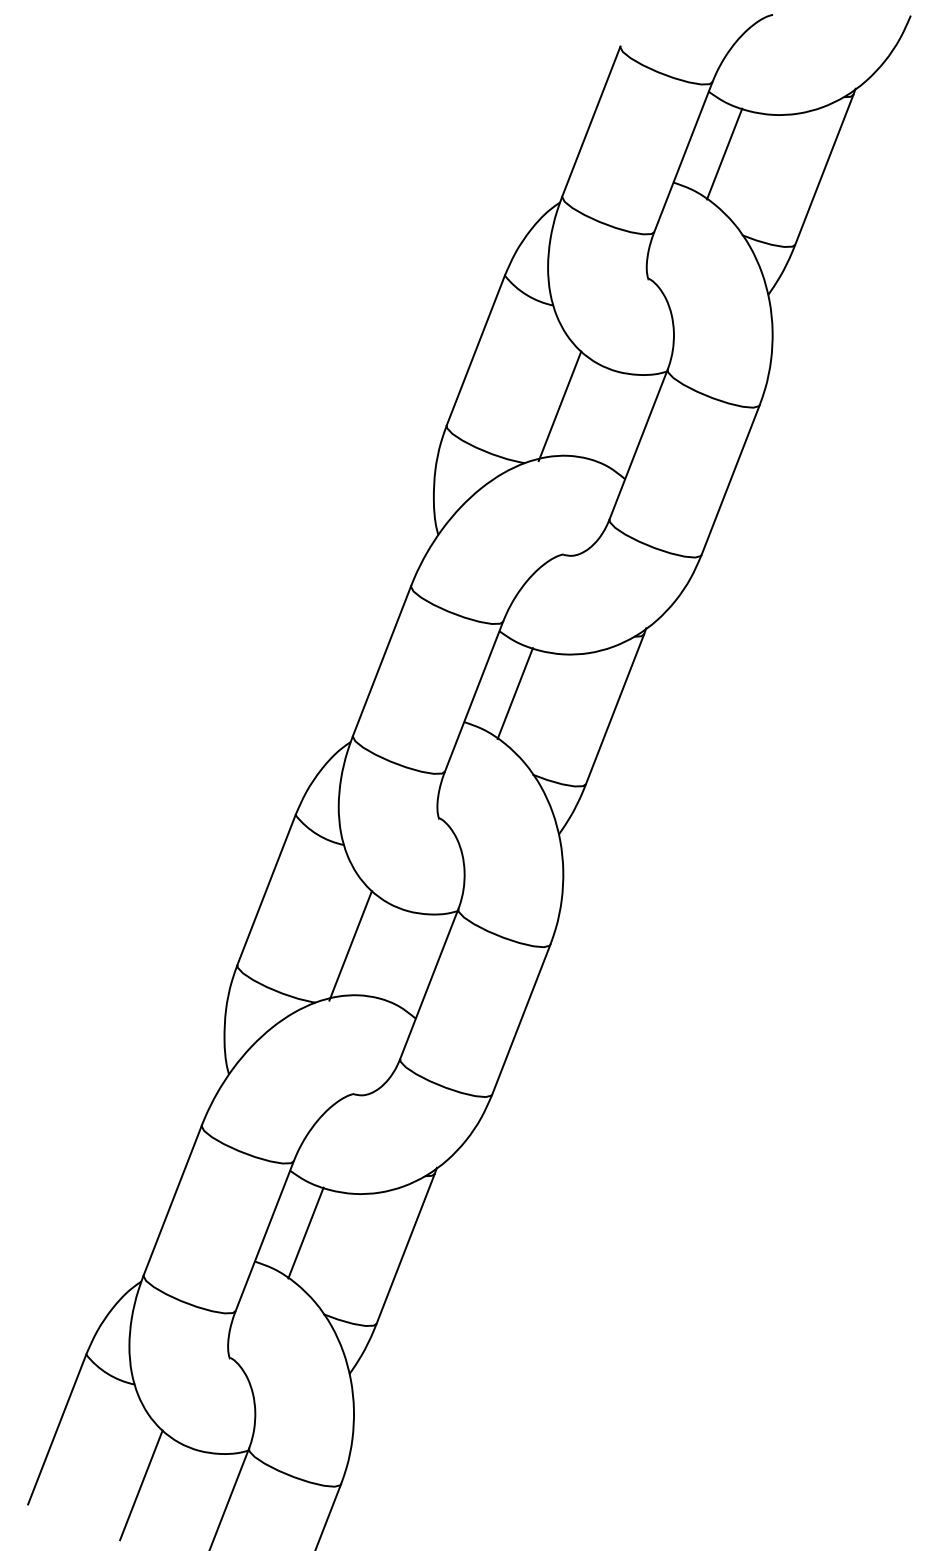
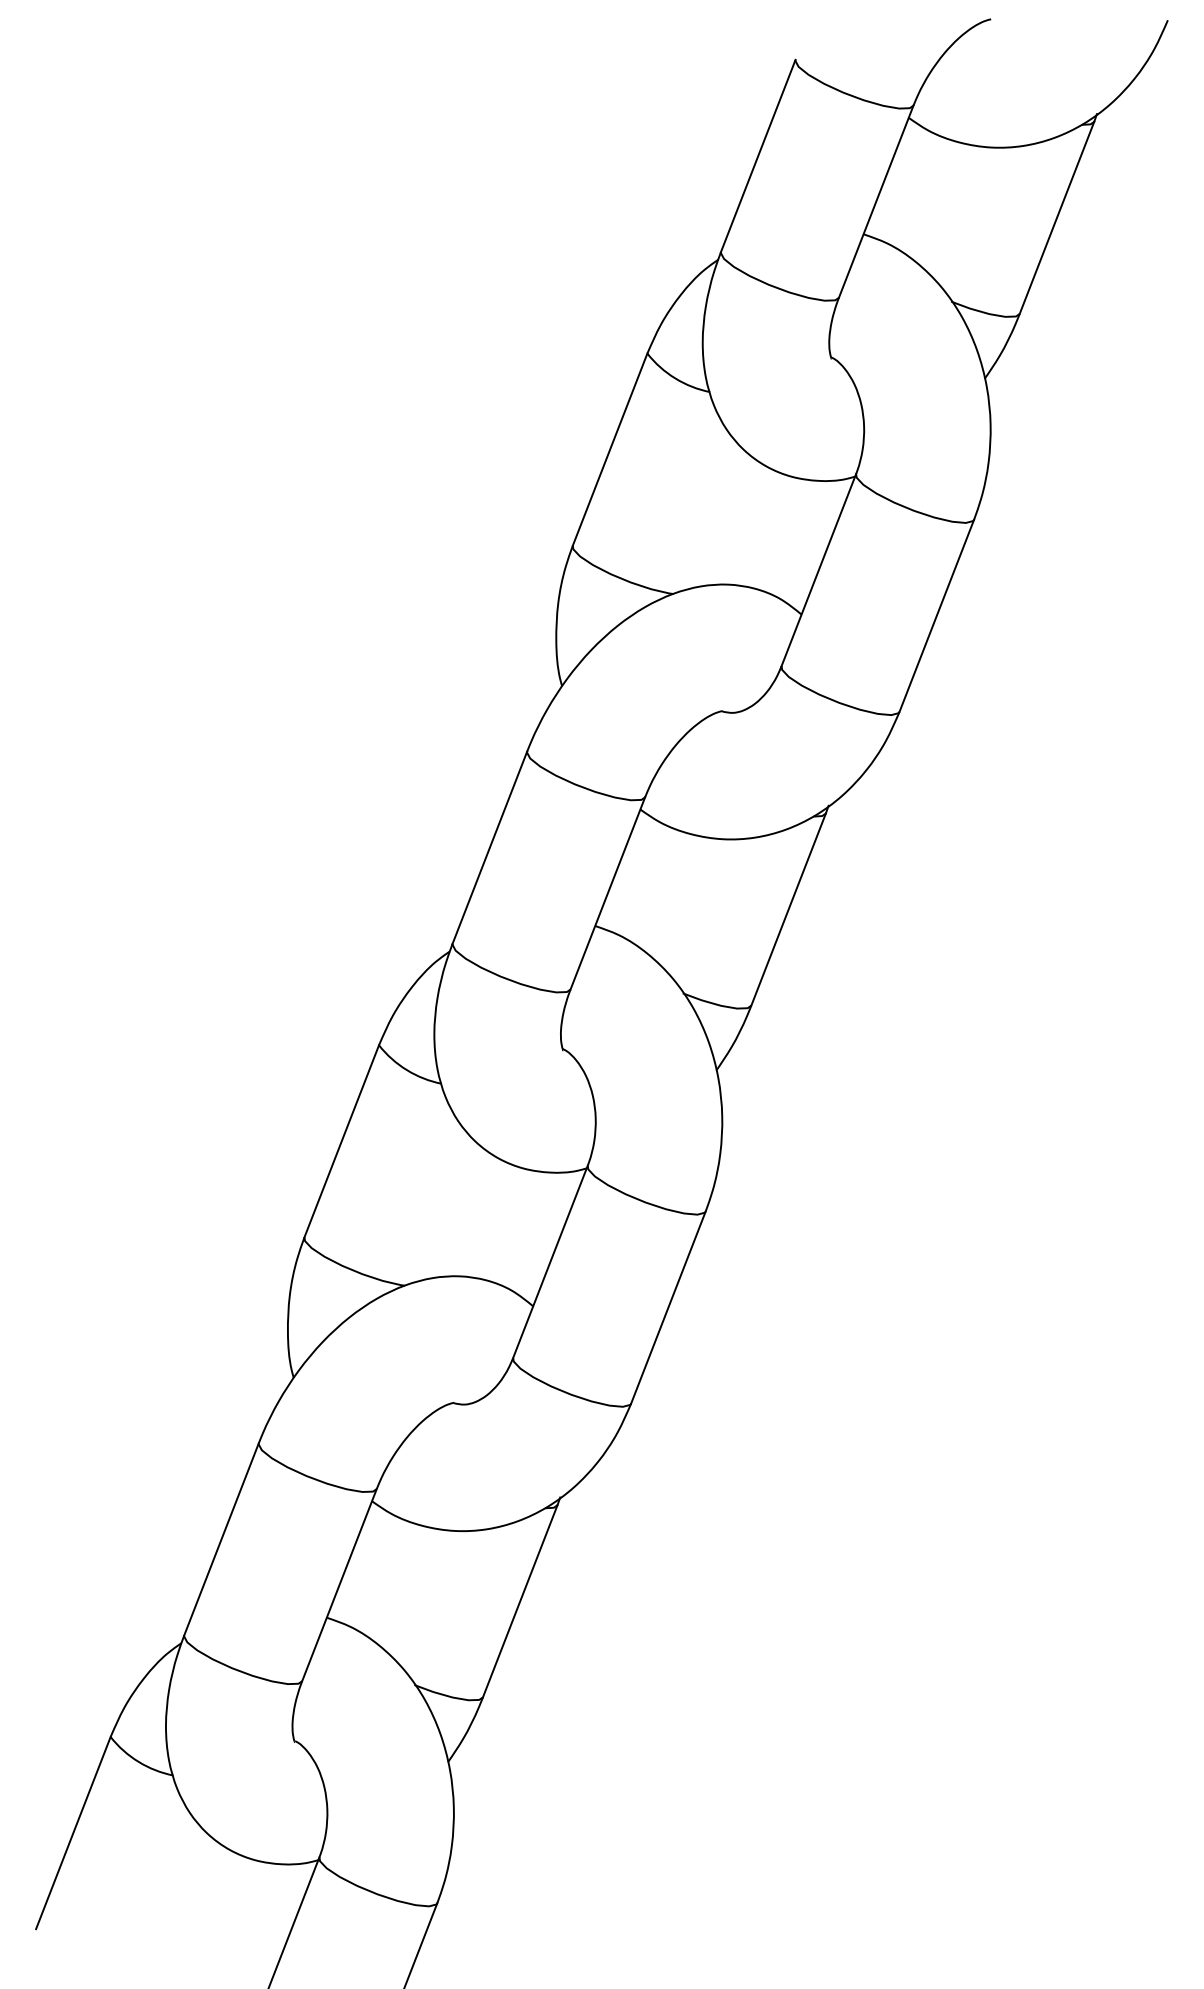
line: (724, 153) -> (928, 197), removed
line: (559, 406) -> (717, 521), removed
line: (514, 693) -> (659, 889), removed
line: (350, 945) -> (449, 1212), removed
line: (305, 1232) -> (391, 1580), removed
line: (141, 1485) -> (181, 1904), removed

